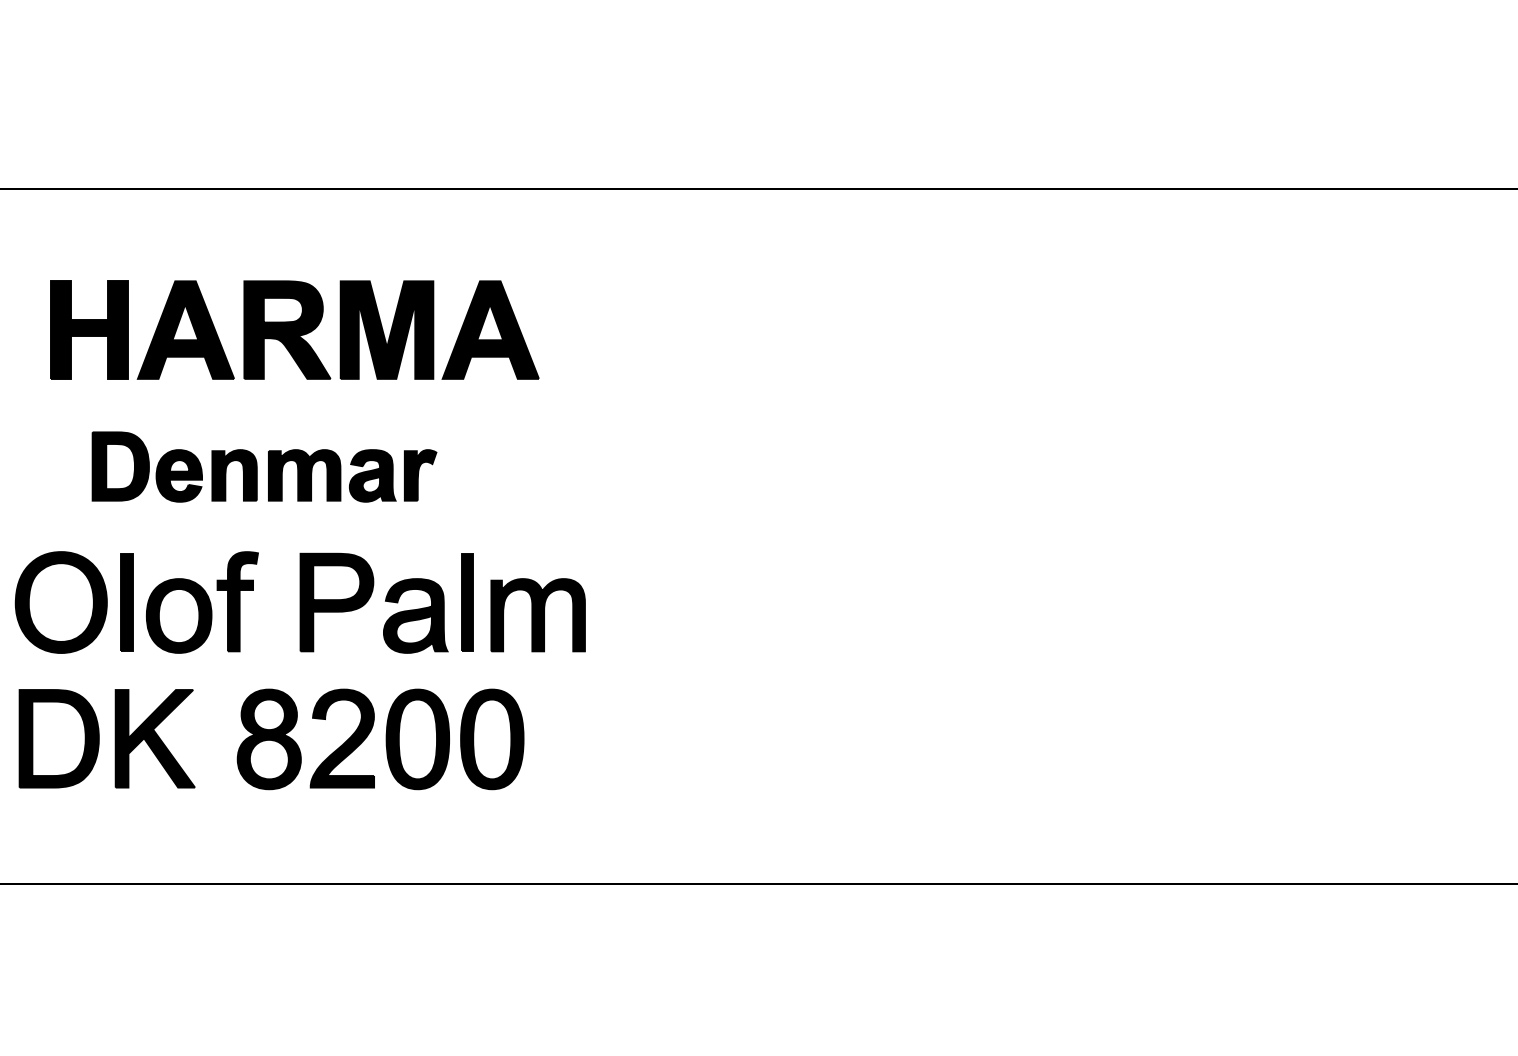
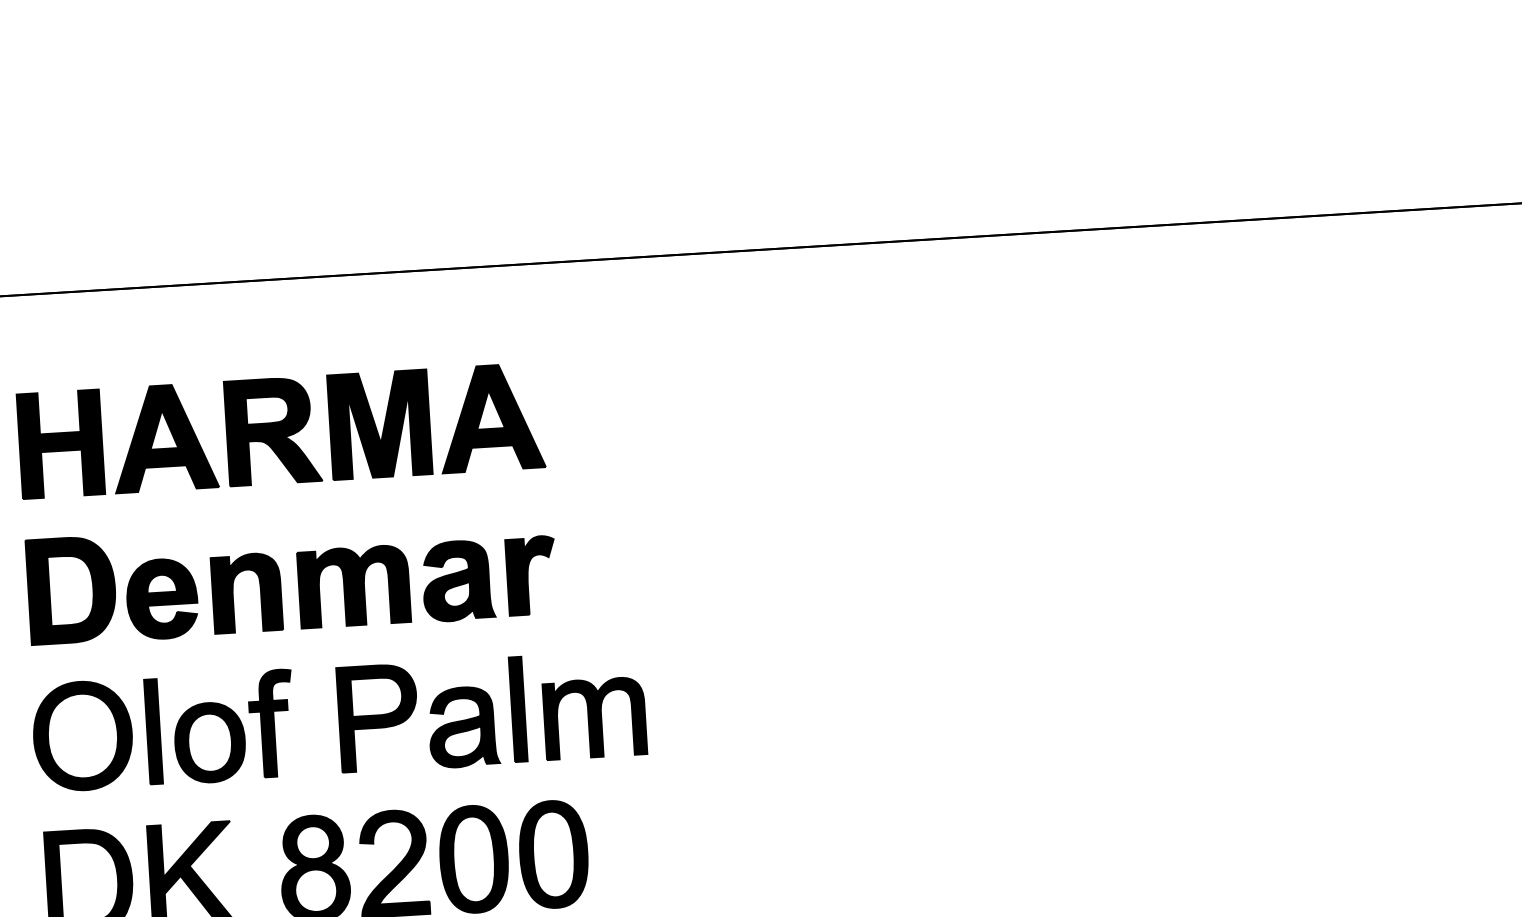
part: (294, 329) -> (280, 430), moved
part: (264, 466) -> (291, 576), size x1.43

